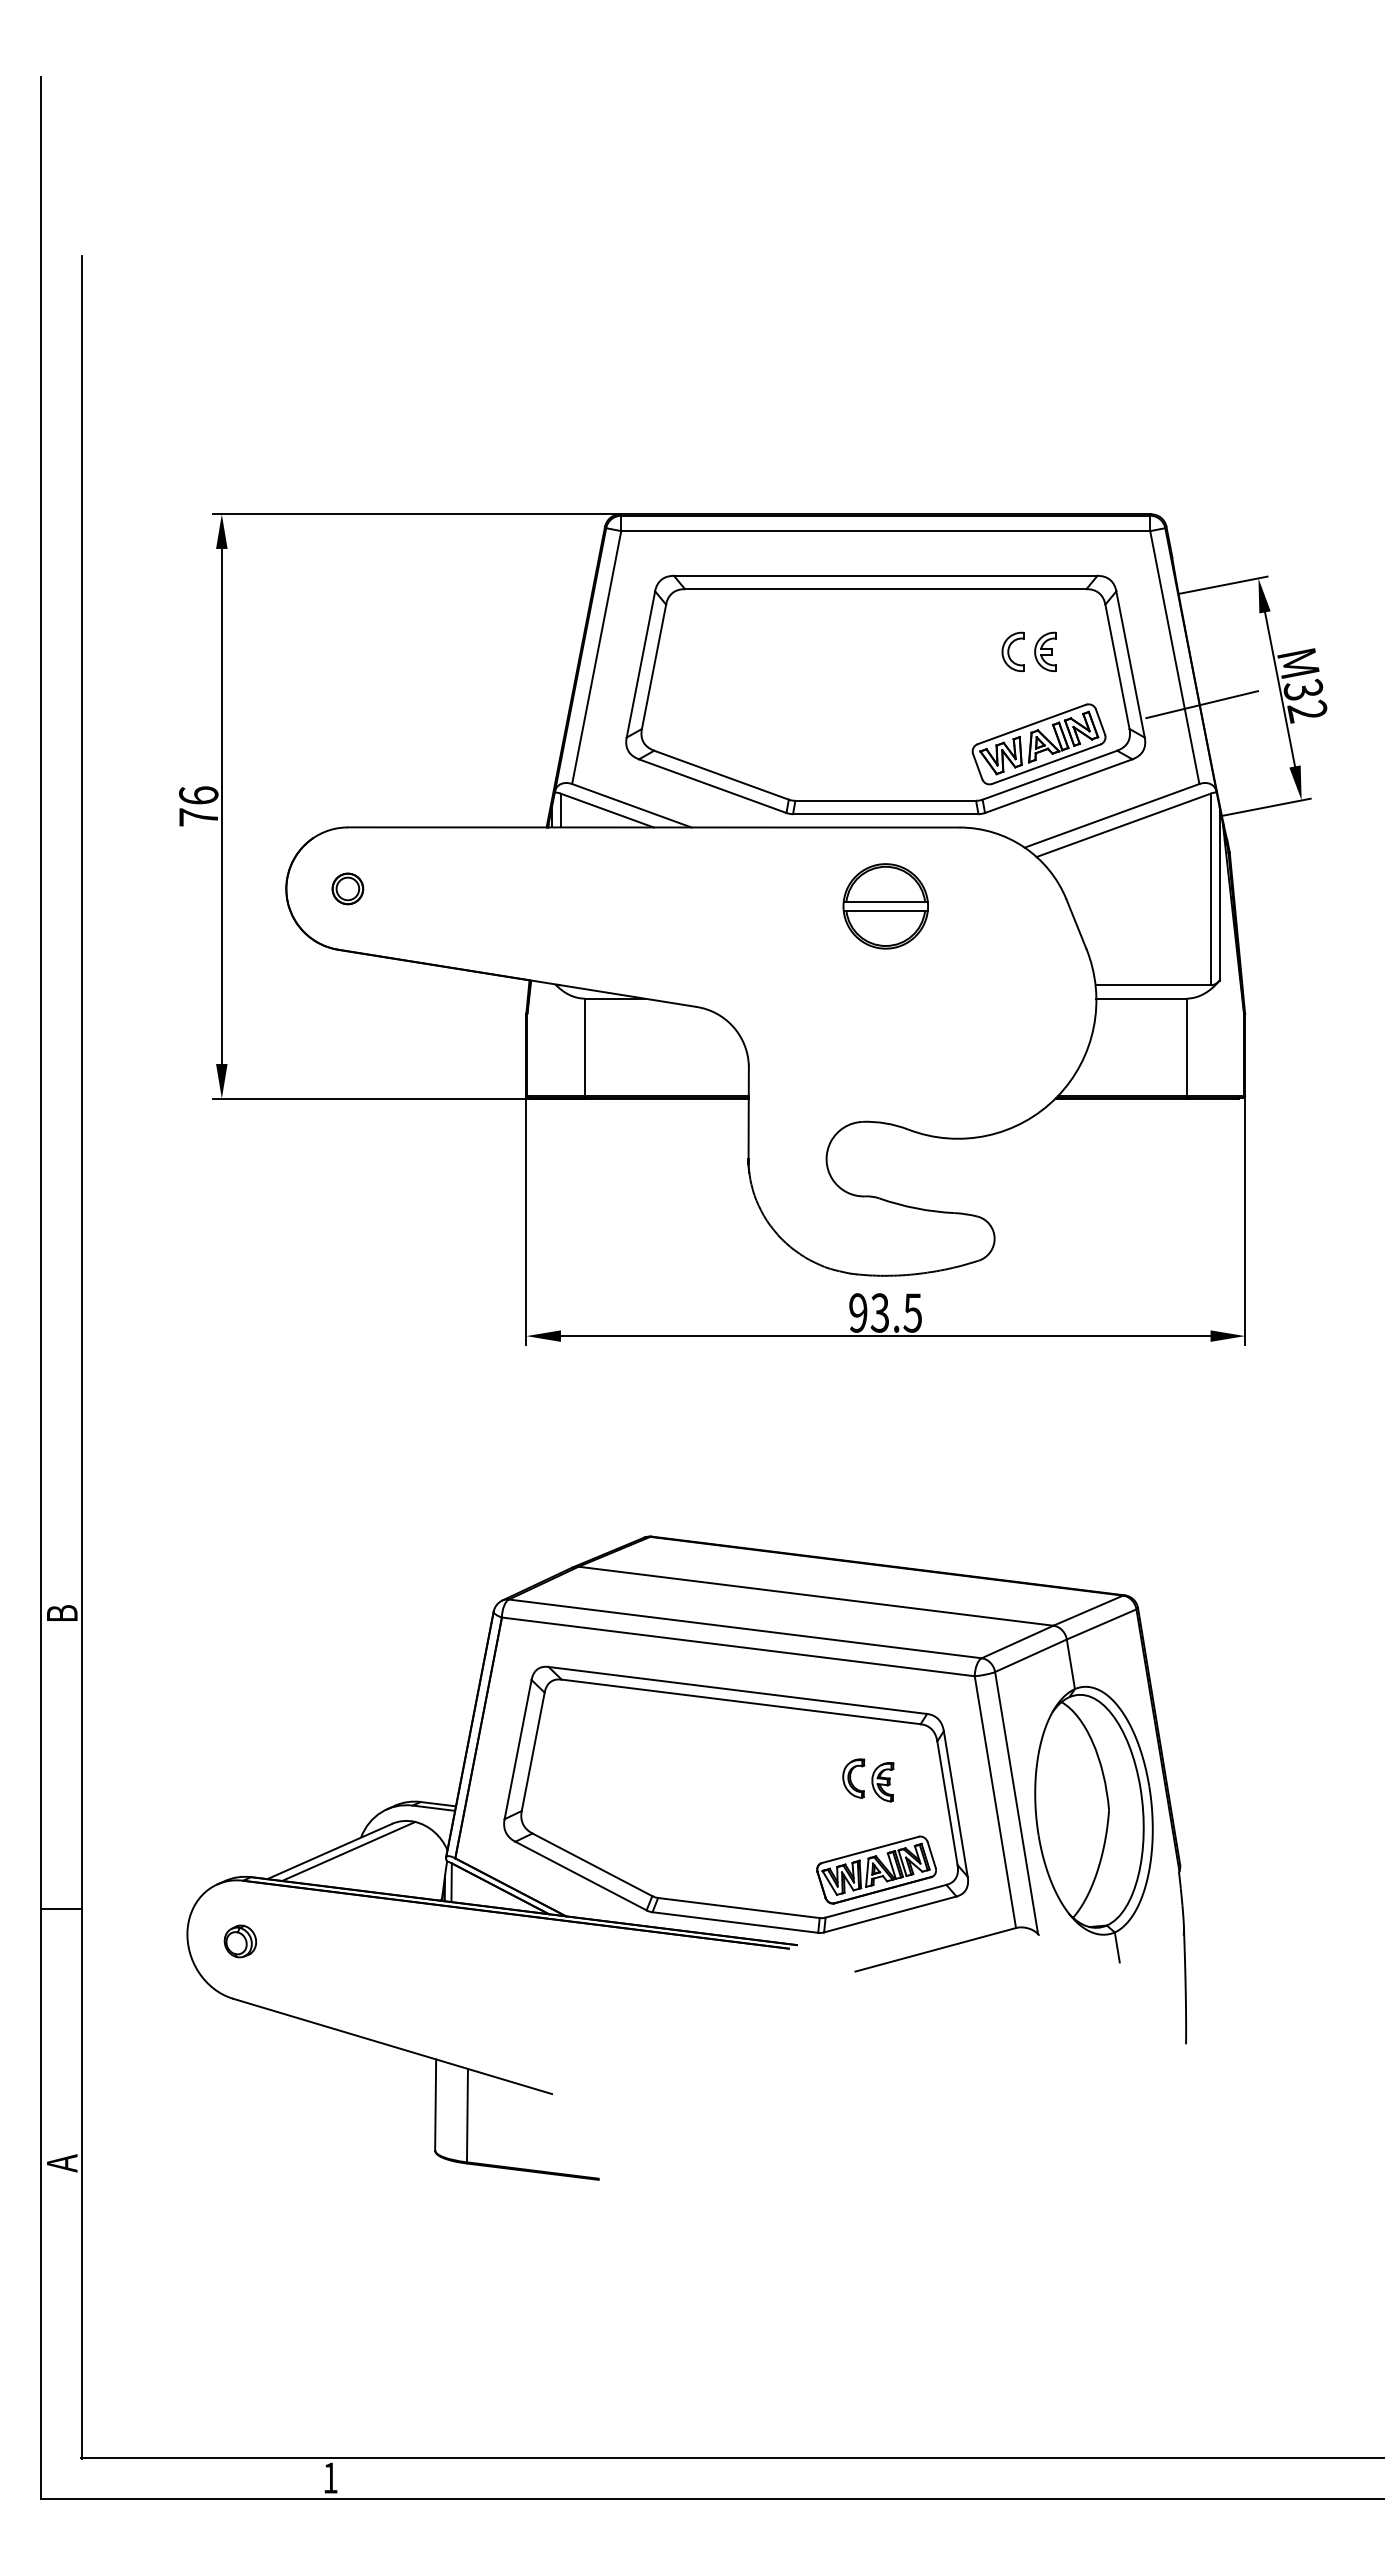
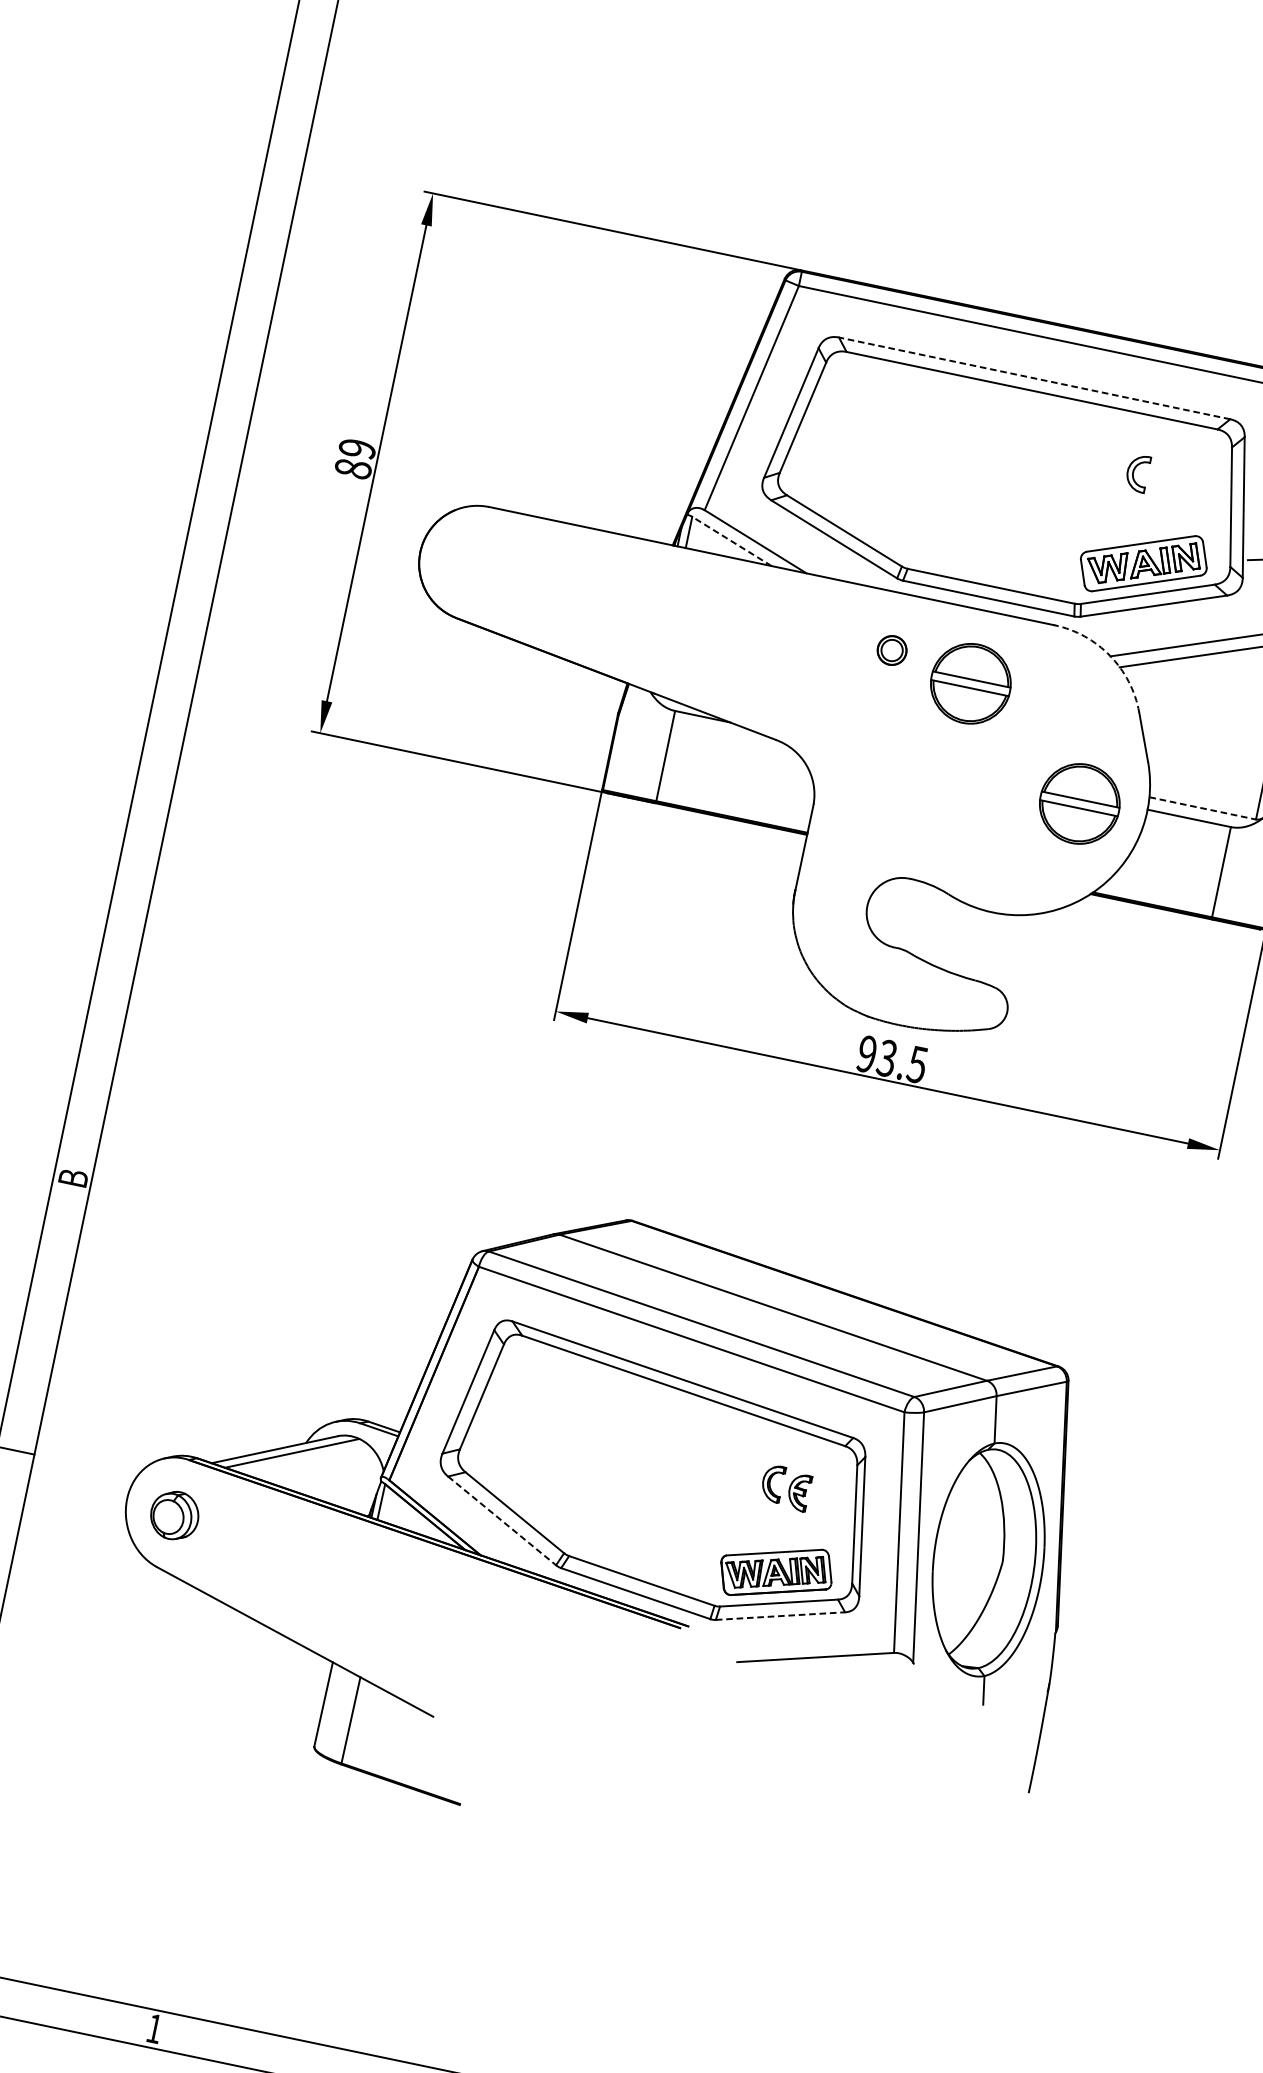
line: (885, 575) -> (1034, 378), solid -> dashed
part: (1045, 651) -> (1167, 479), removed
text: (198, 806) -> (355, 458), 76 -> 89
line: (606, 810) -> (731, 541), solid -> dashed
arc: (1024, 847) -> (1110, 656), solid -> dashed
part: (347, 888) -> (891, 650), moved
line: (1153, 985) -> (1202, 808), solid -> dashed
part: (1024, 1007) -> (1079, 804), added
line: (581, 1876) -> (502, 1521), solid -> dashed
line: (890, 1914) -> (780, 1616), solid -> dashed
part: (240, 1941) -> (174, 1515), size x1.6

